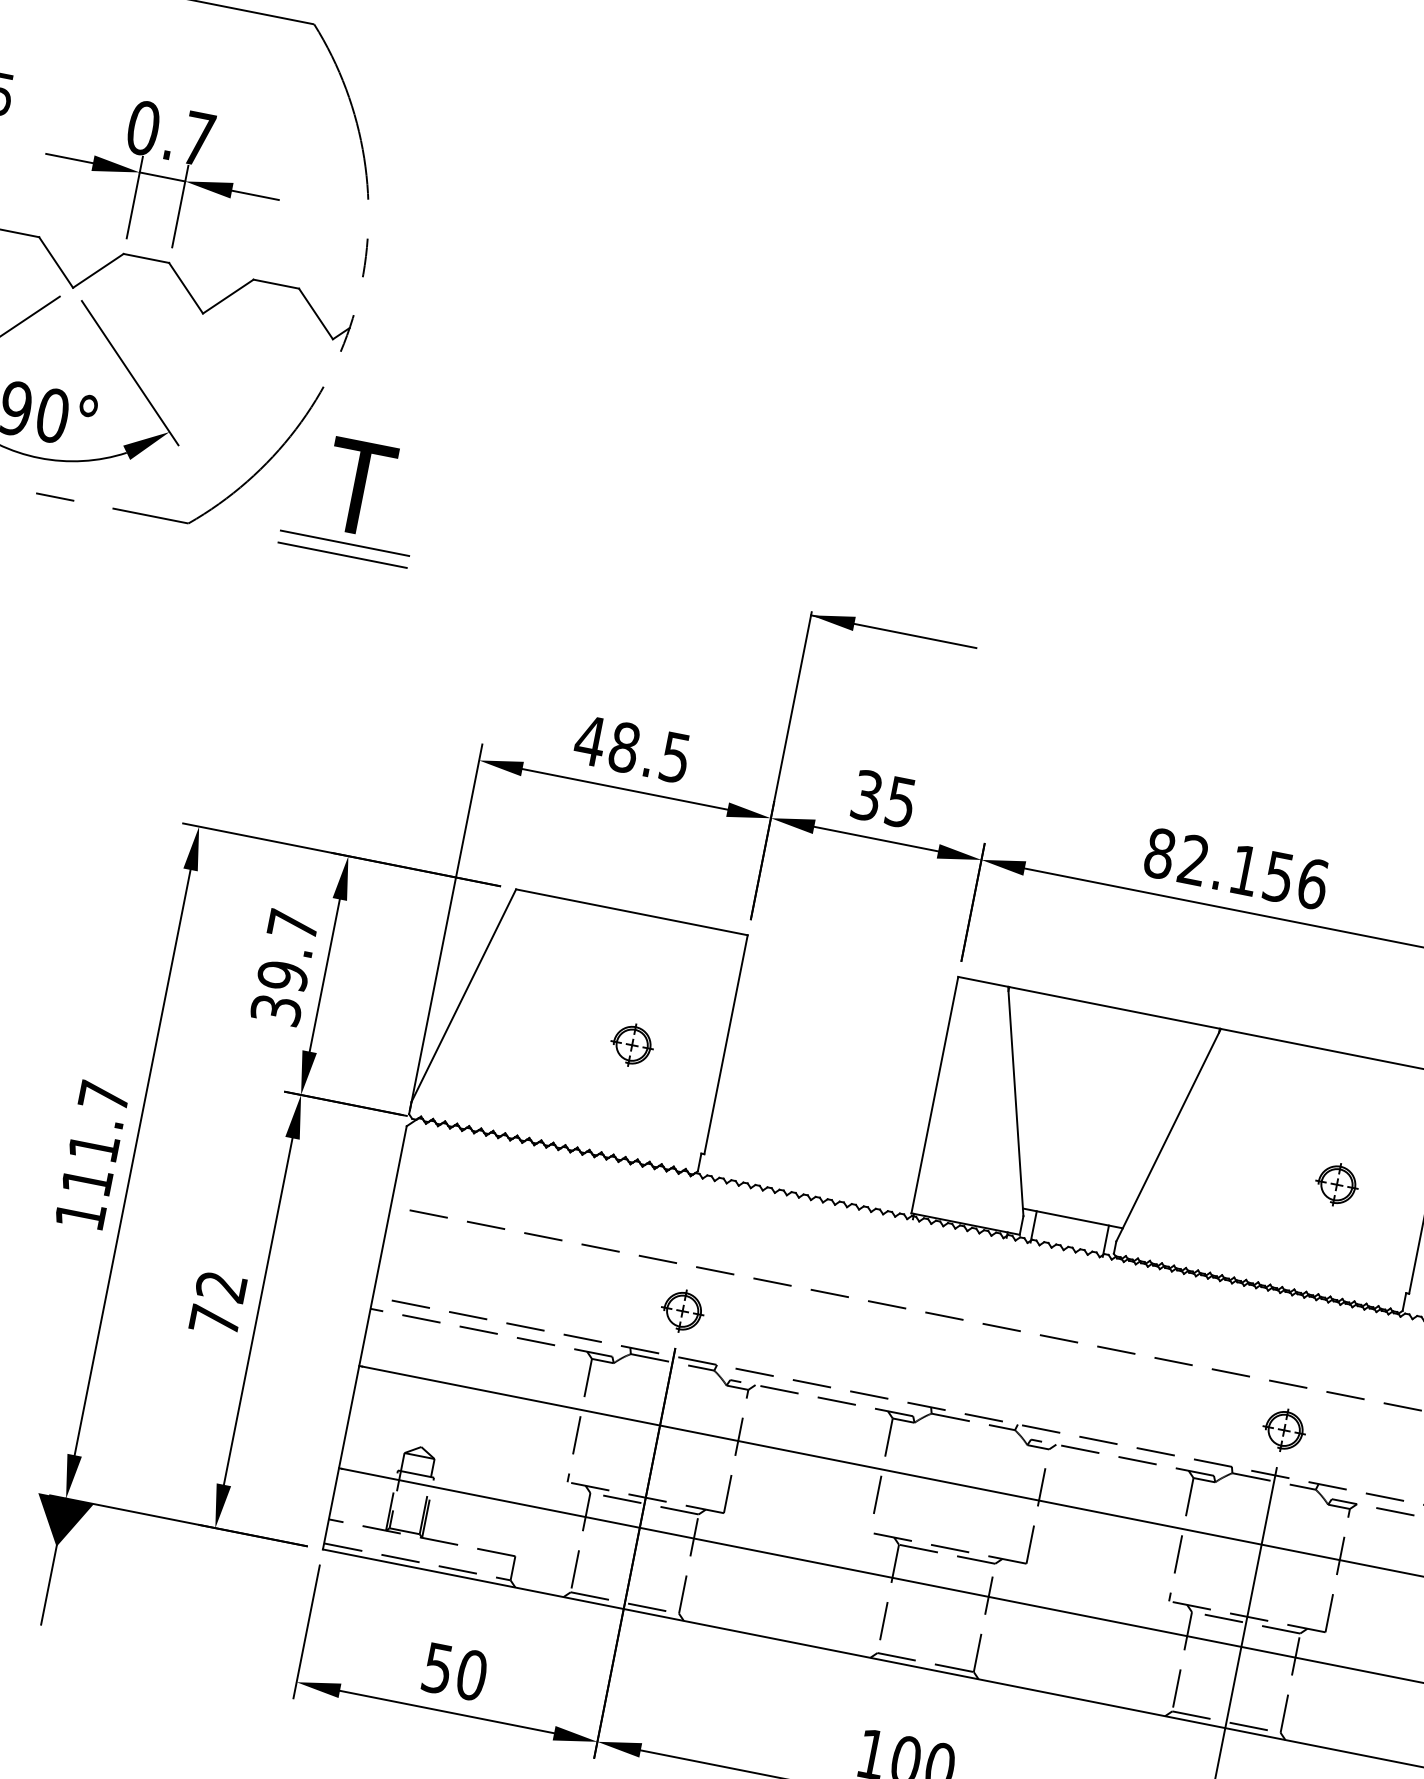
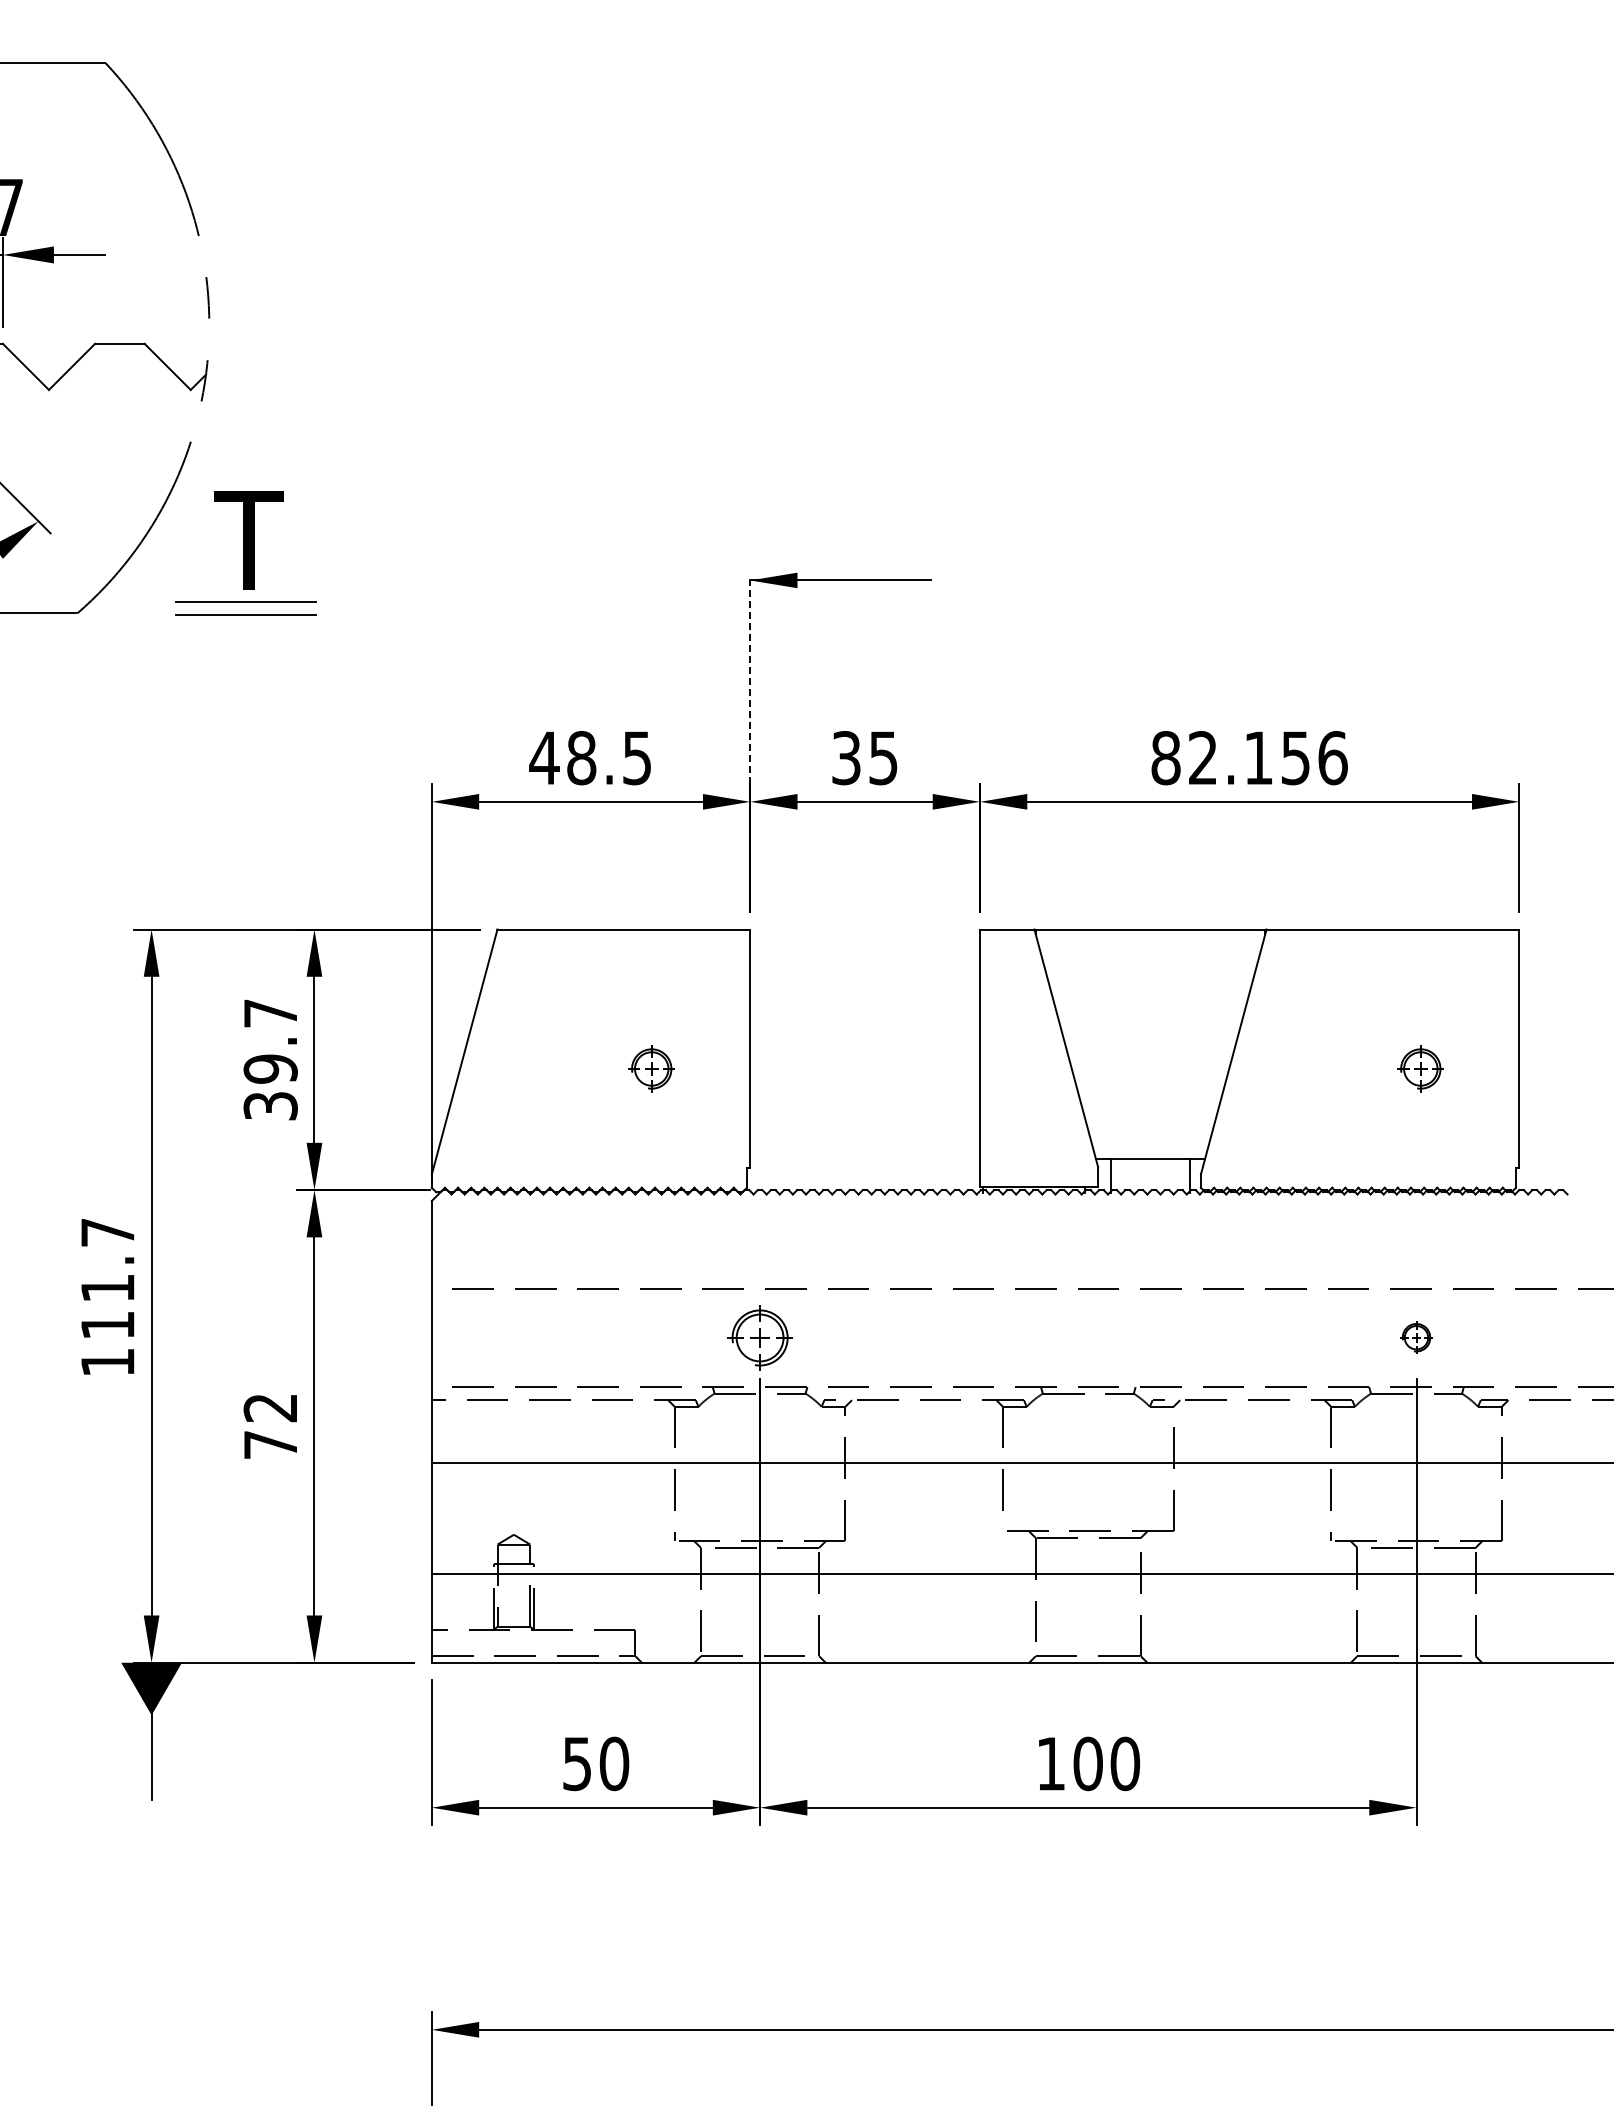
line: (793, 707) -> (750, 680), solid -> dashed
part: (682, 1310) -> (759, 1337), size x1.4
part: (1284, 1430) -> (1416, 1337), size x0.7

